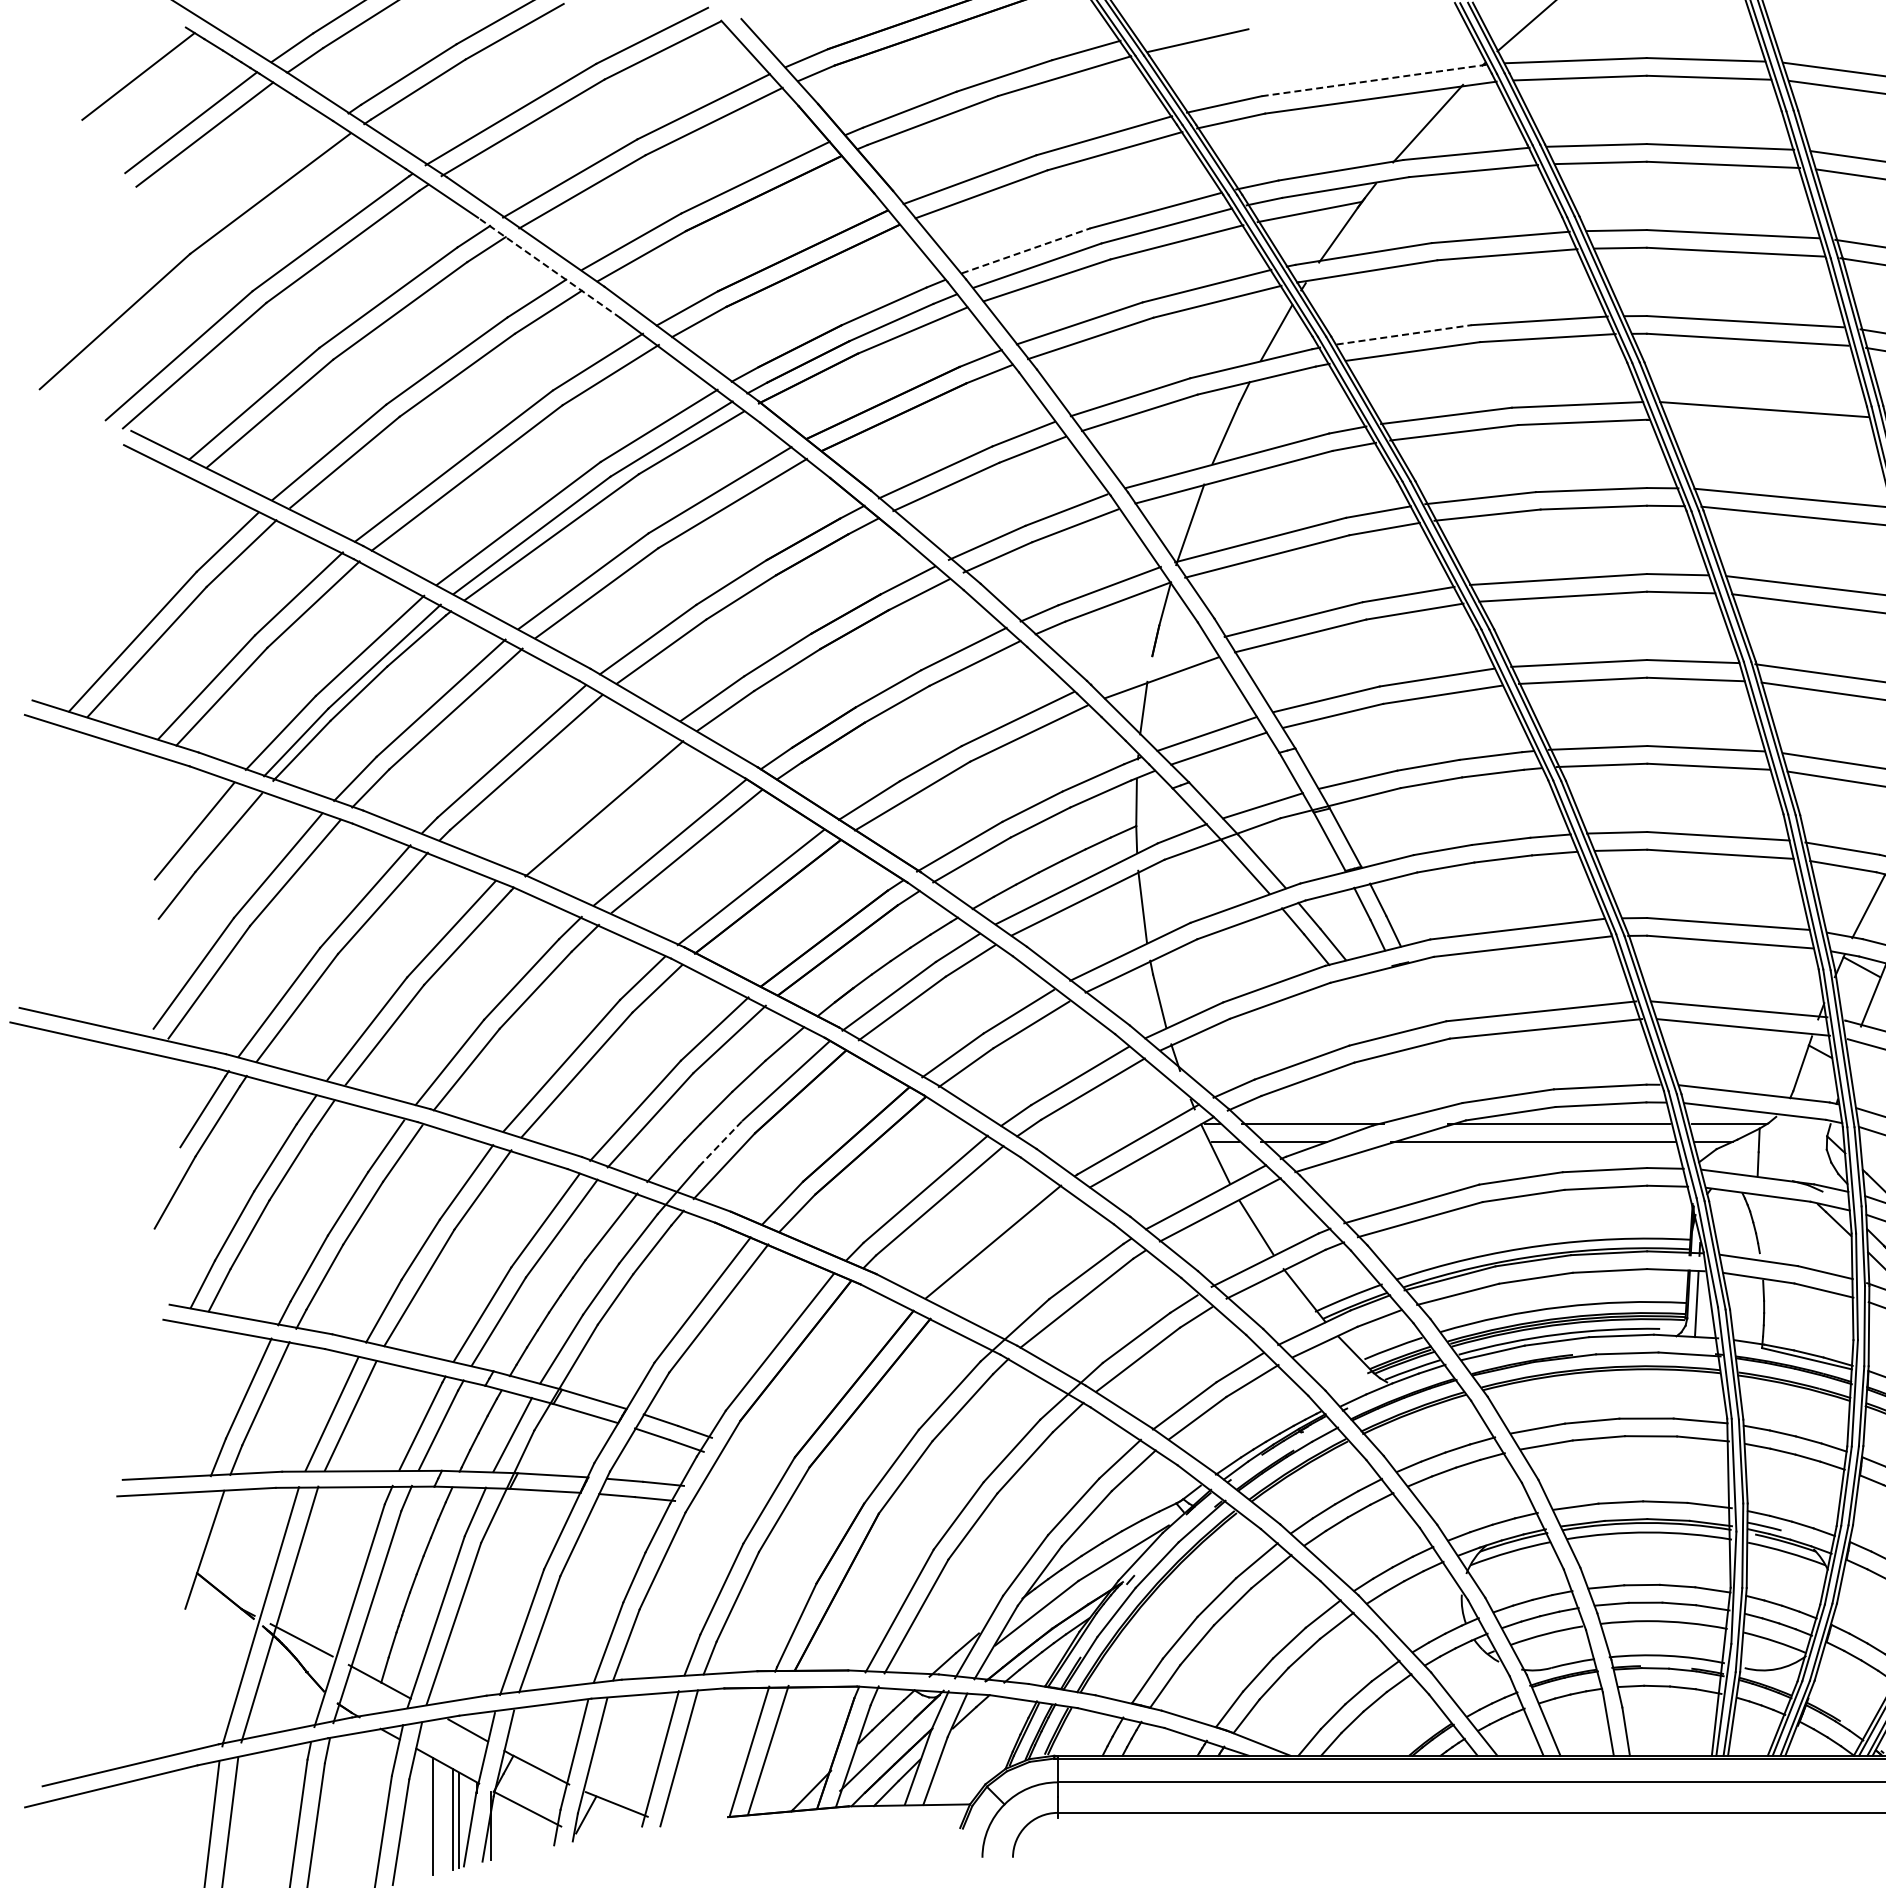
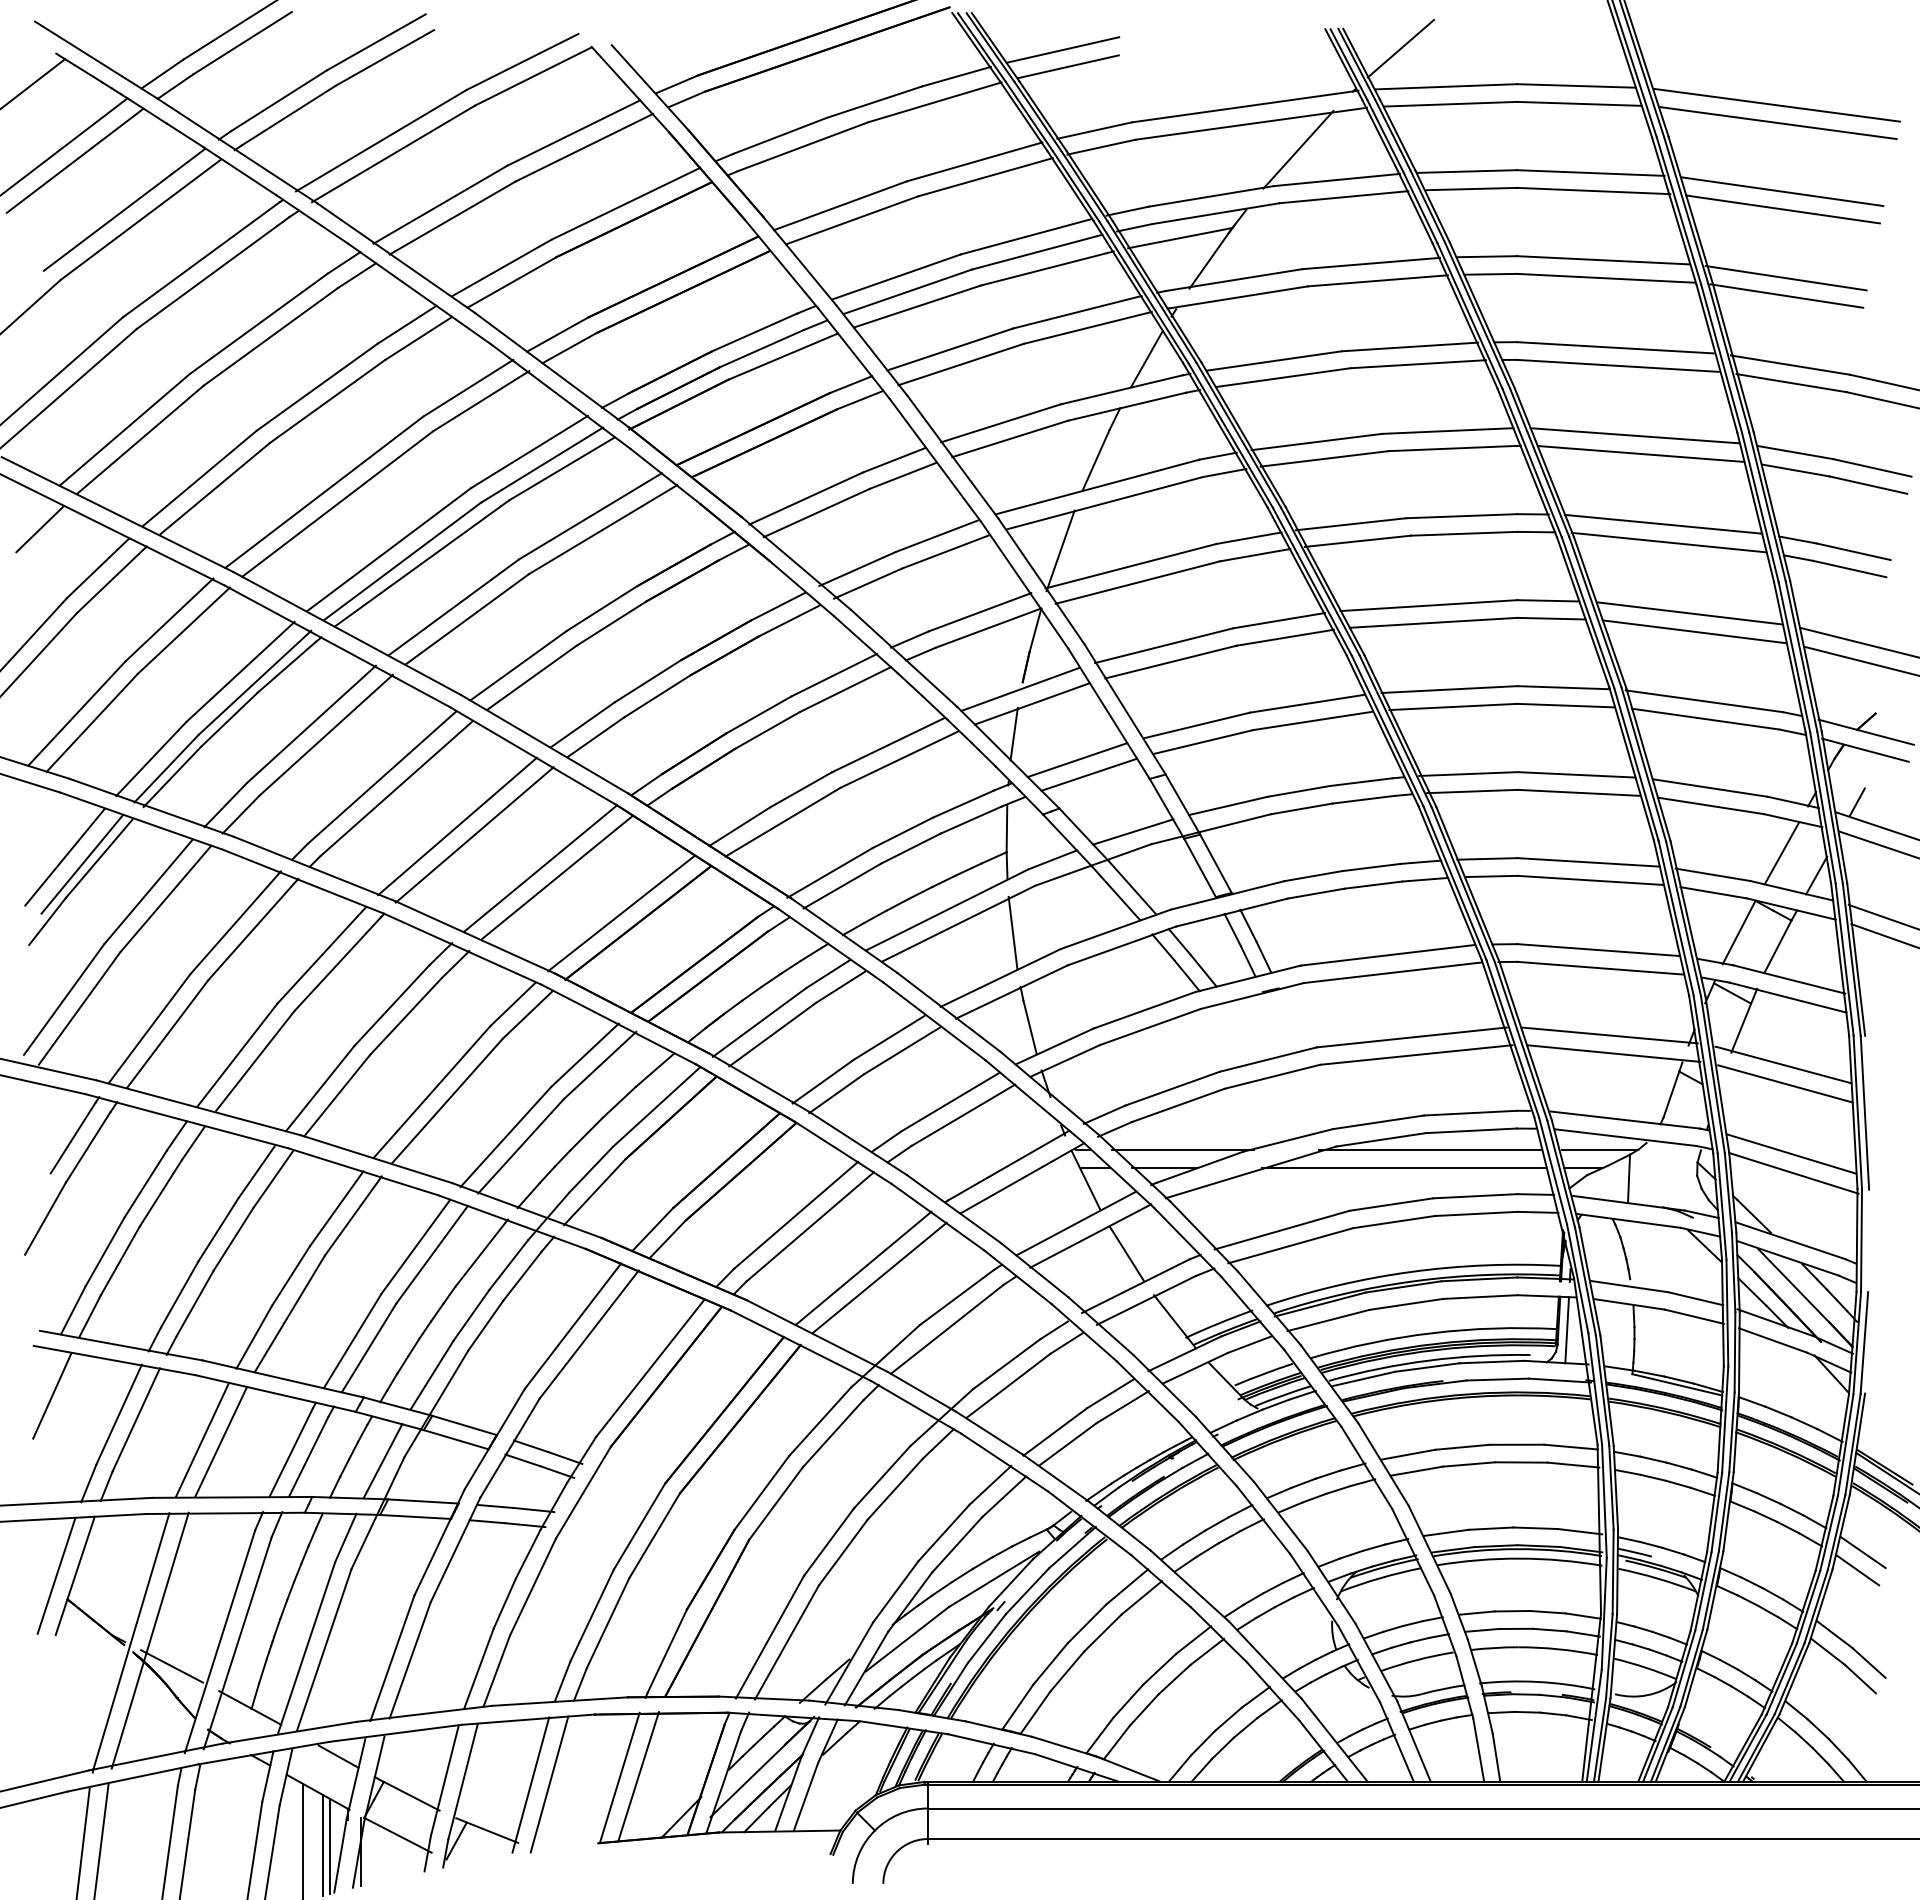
line: (1192, 23) -> (1062, 49), added
line: (1375, 80) -> (1245, 106), dashed -> solid
line: (254, 183) -> (124, 209), added
line: (1027, 250) -> (897, 276), dashed -> solid
line: (549, 267) -> (419, 293), dashed -> solid
line: (1405, 334) -> (1275, 360), dashed -> solid
line: (1770, 427) -> (1640, 453), added
line: (169, 503) -> (39, 529), added
line: (1150, 662) -> (1020, 688), added
line: (587, 800) -> (457, 826), added
line: (211, 838) -> (81, 864), added
line: (721, 1143) -> (591, 1169), dashed -> solid
line: (1009, 1251) -> (879, 1277), added
line: (182, 1369) -> (52, 1395), added
line: (186, 1549) -> (56, 1575), added

